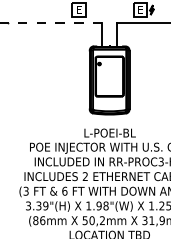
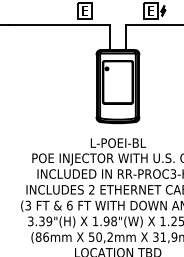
line: (55, 22) -> (59, 24), dashed -> solid

